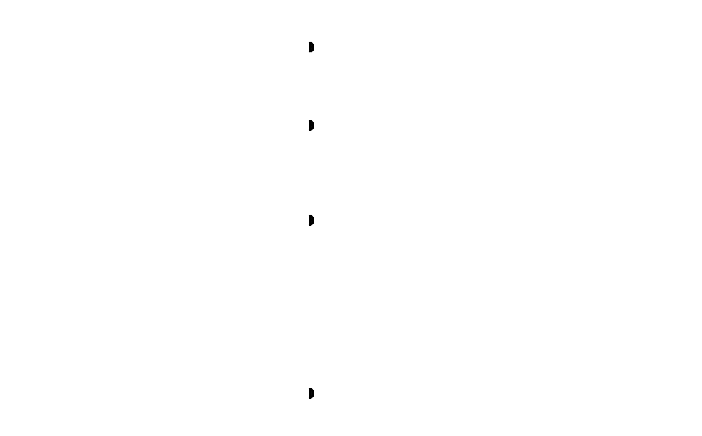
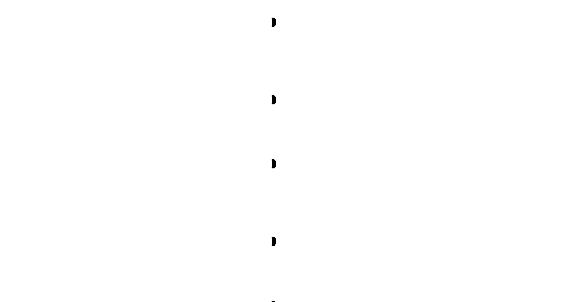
part: (311, 298) -> (274, 163), added

